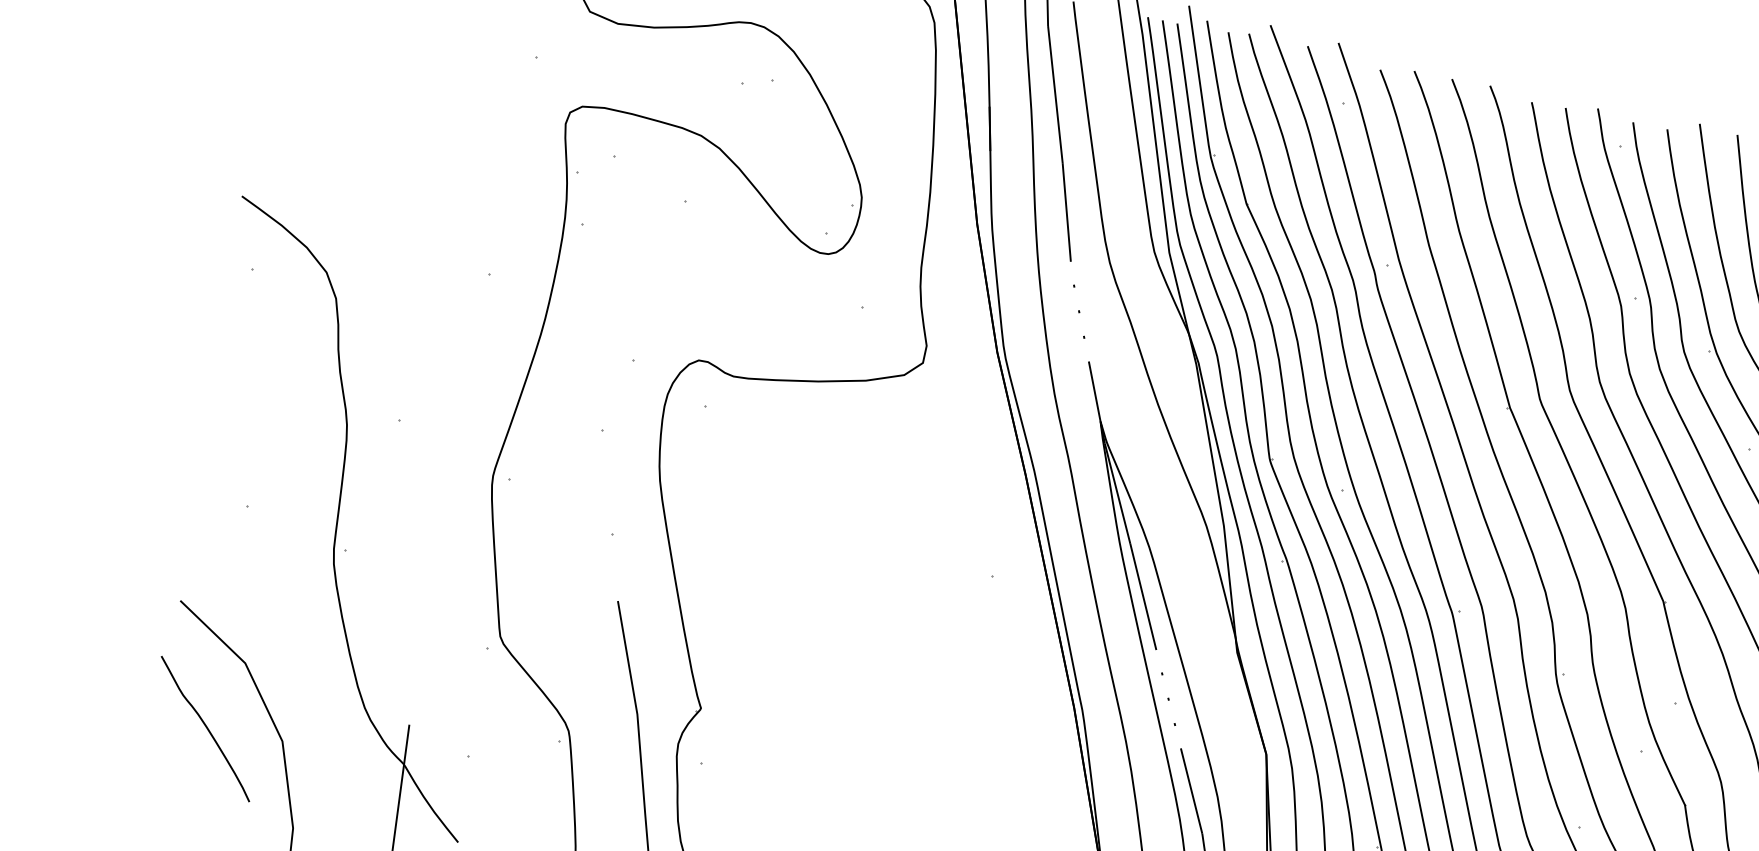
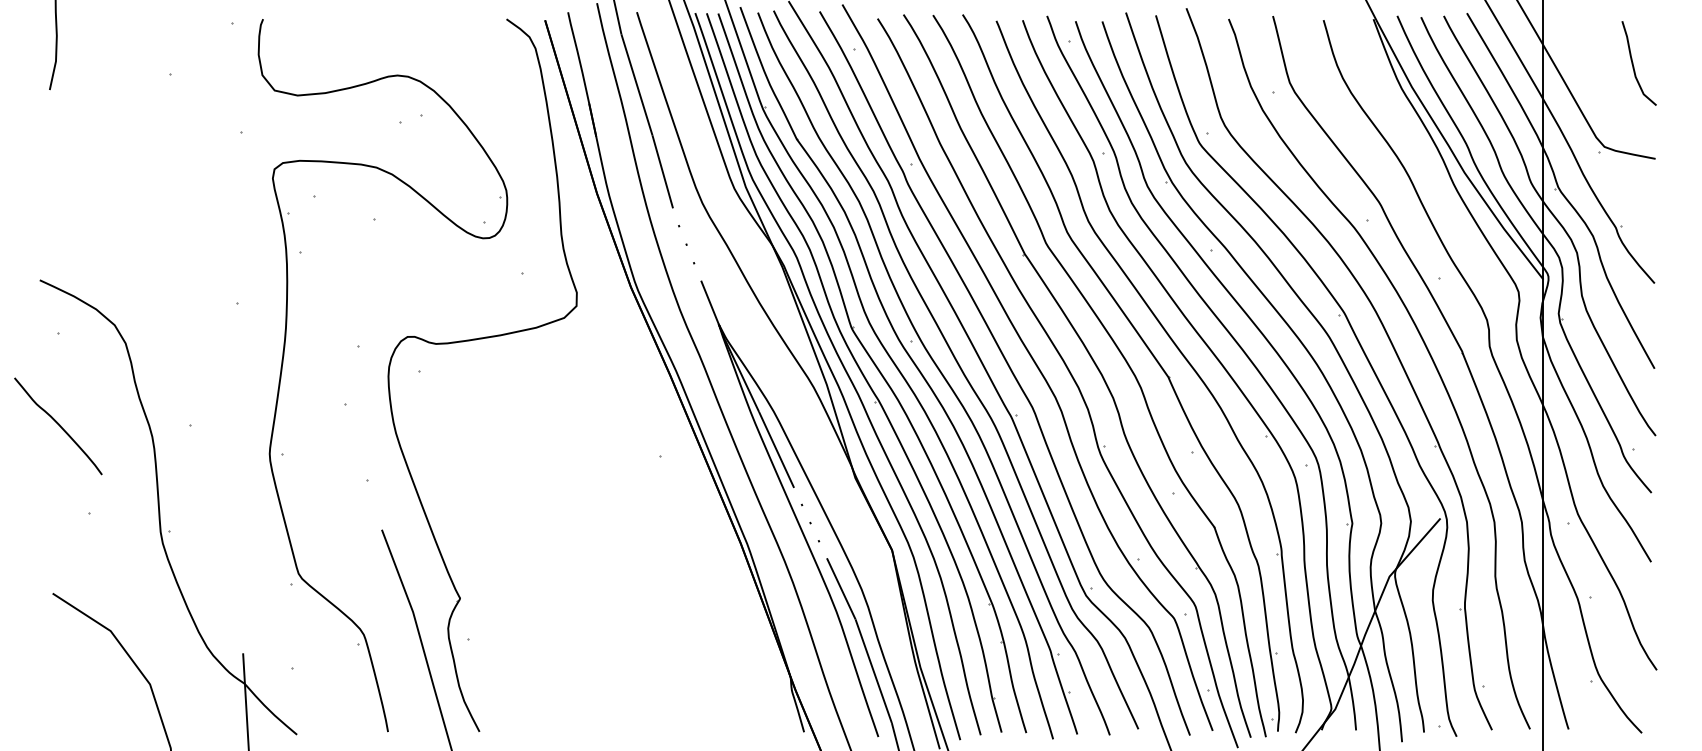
curve: (205, 727) -> (58, 425), moved

